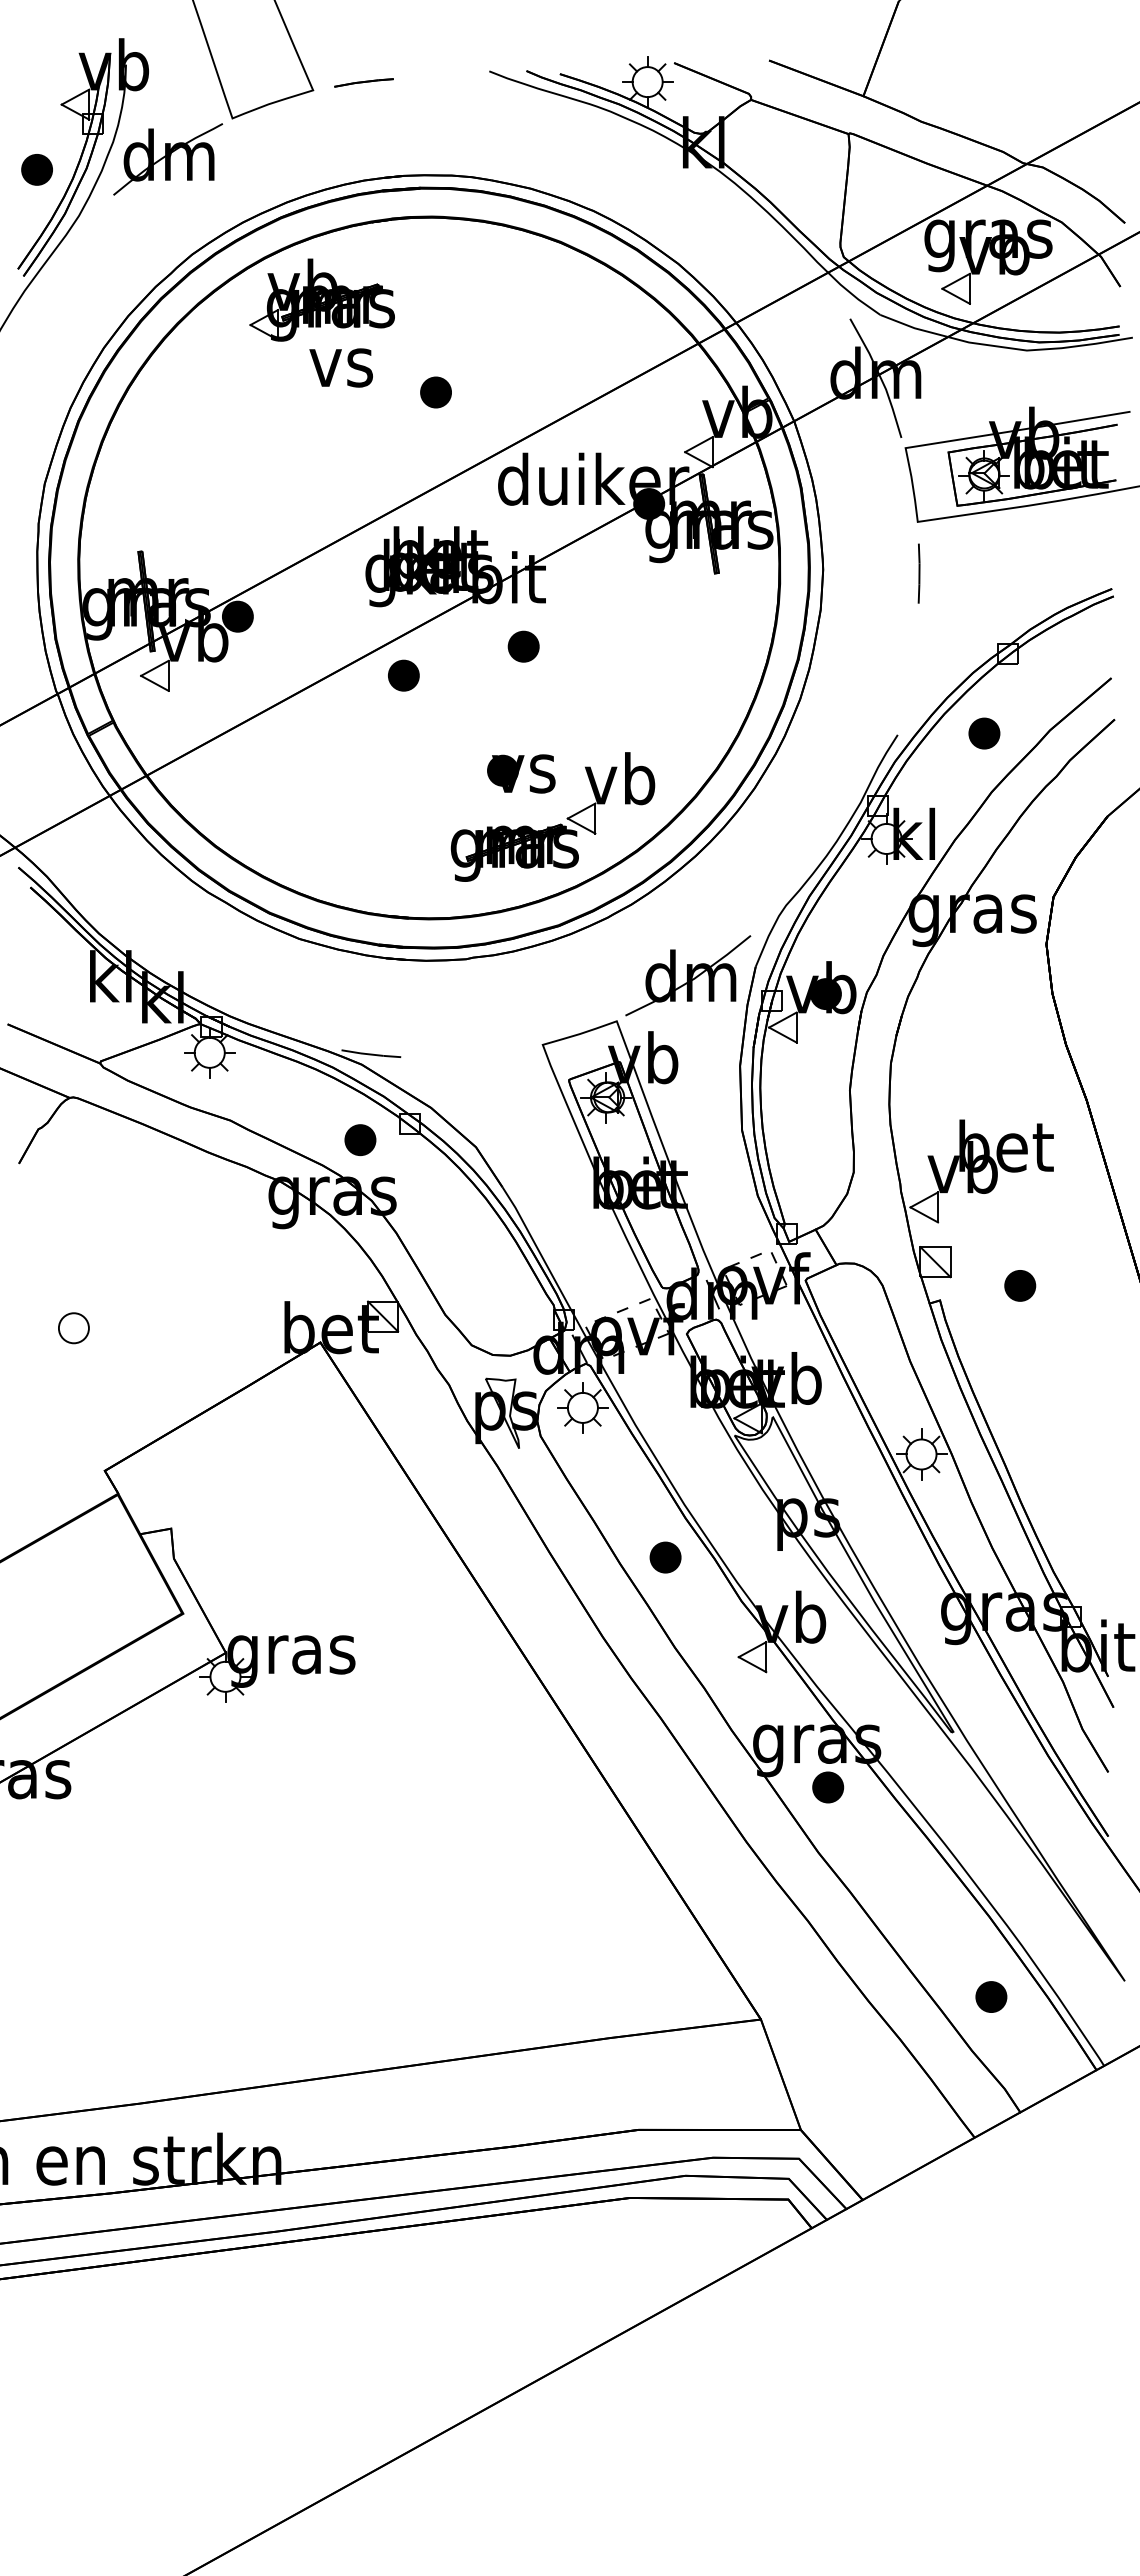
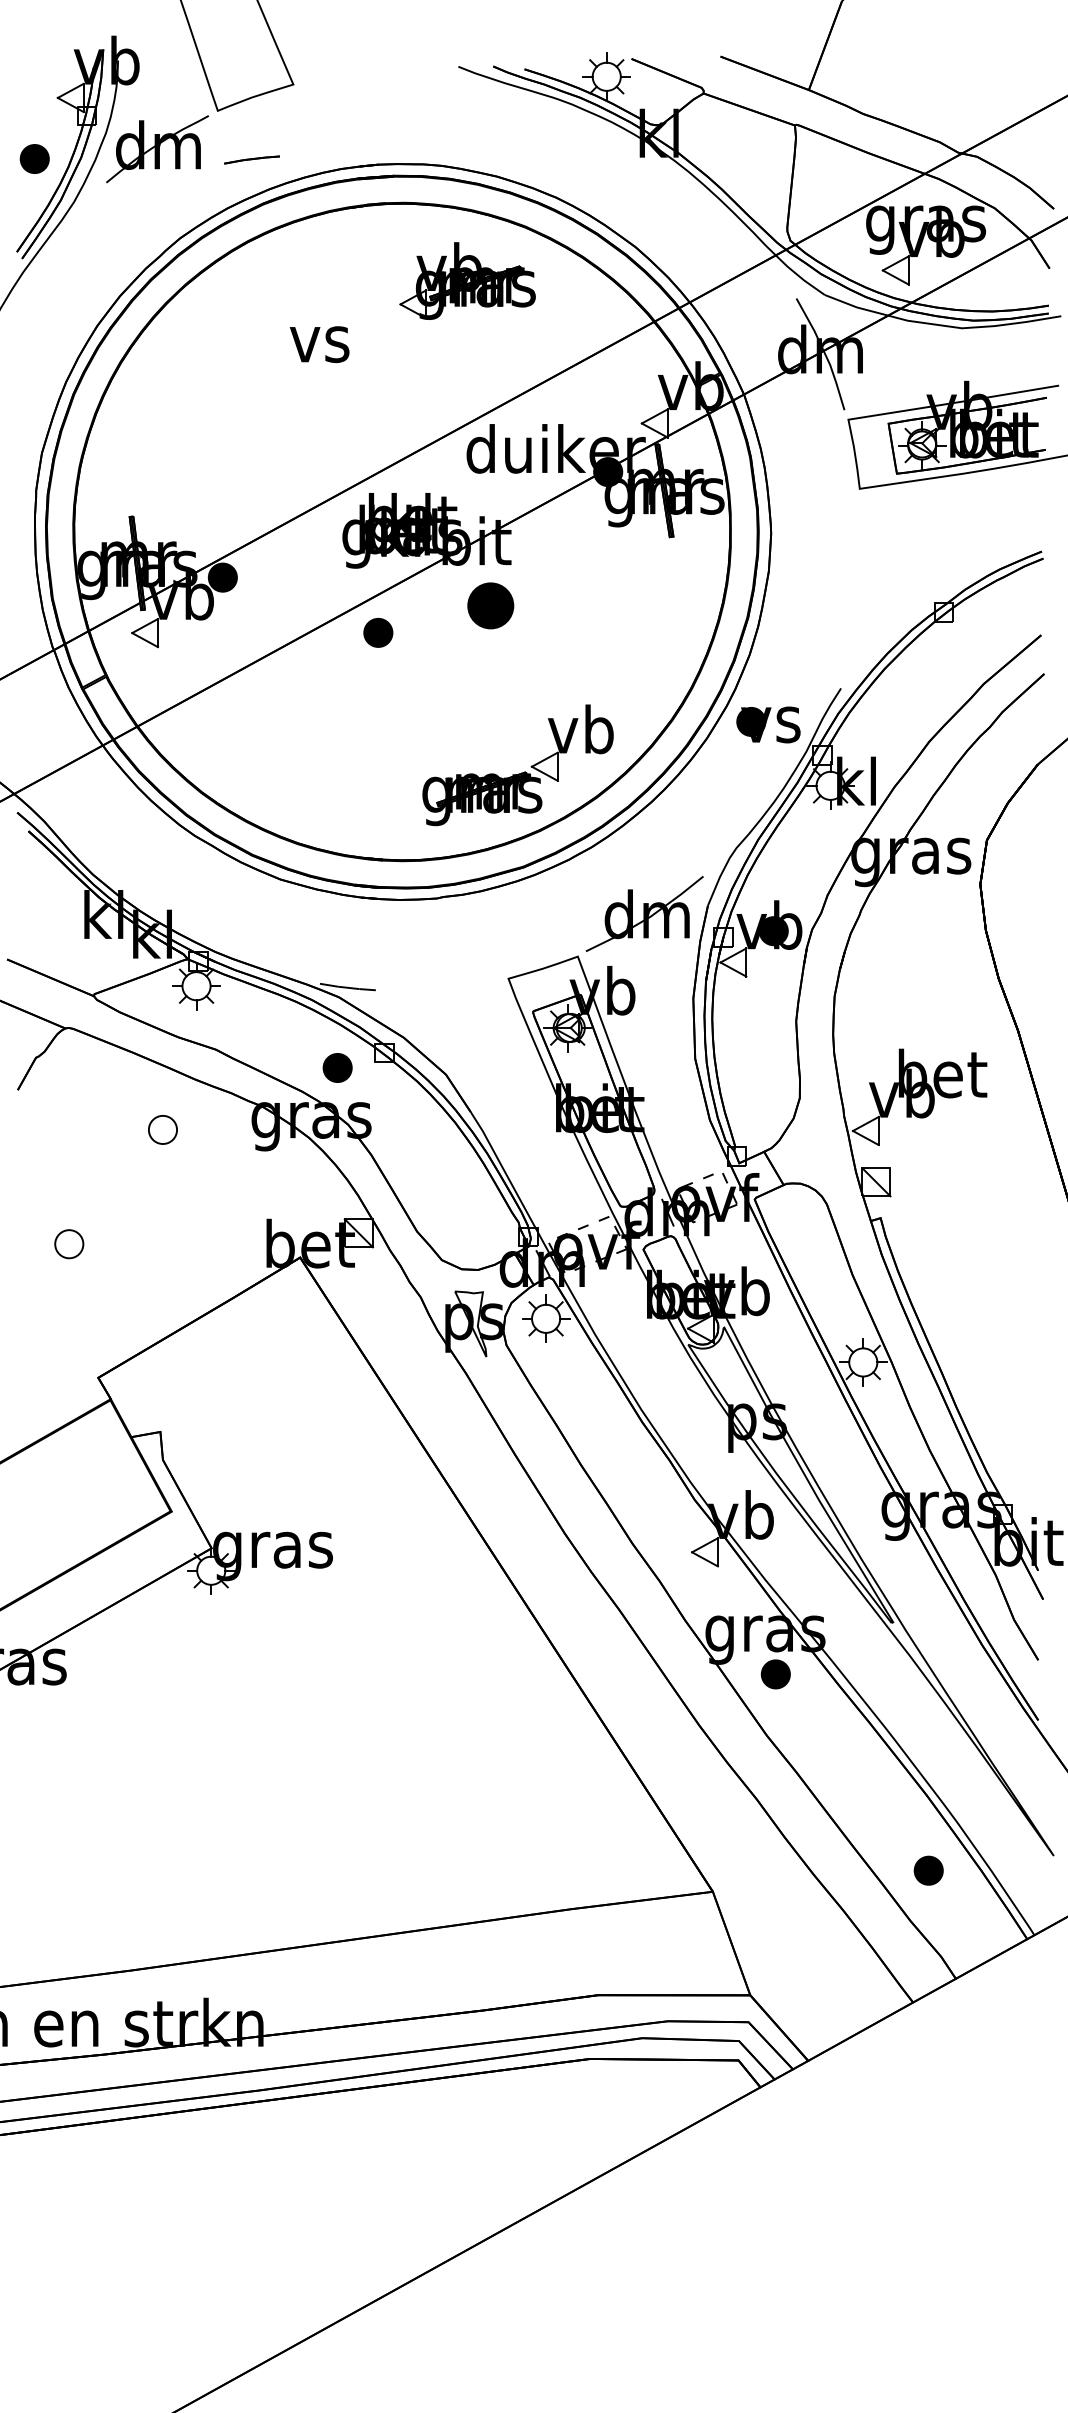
line: (363, 82) -> (251, 159), moved
part: (321, 299) -> (467, 280), moved
part: (435, 392) -> (408, 367), removed
line: (918, 573) -> (860, 537), removed
part: (523, 646) -> (490, 605), size x1.6
part: (984, 733) -> (922, 687), removed
part: (521, 773) -> (768, 724), moved
part: (173, 1206) -> (162, 1130), added
part: (1020, 1285) -> (956, 1204), removed
part: (665, 1557) -> (623, 1458), removed

